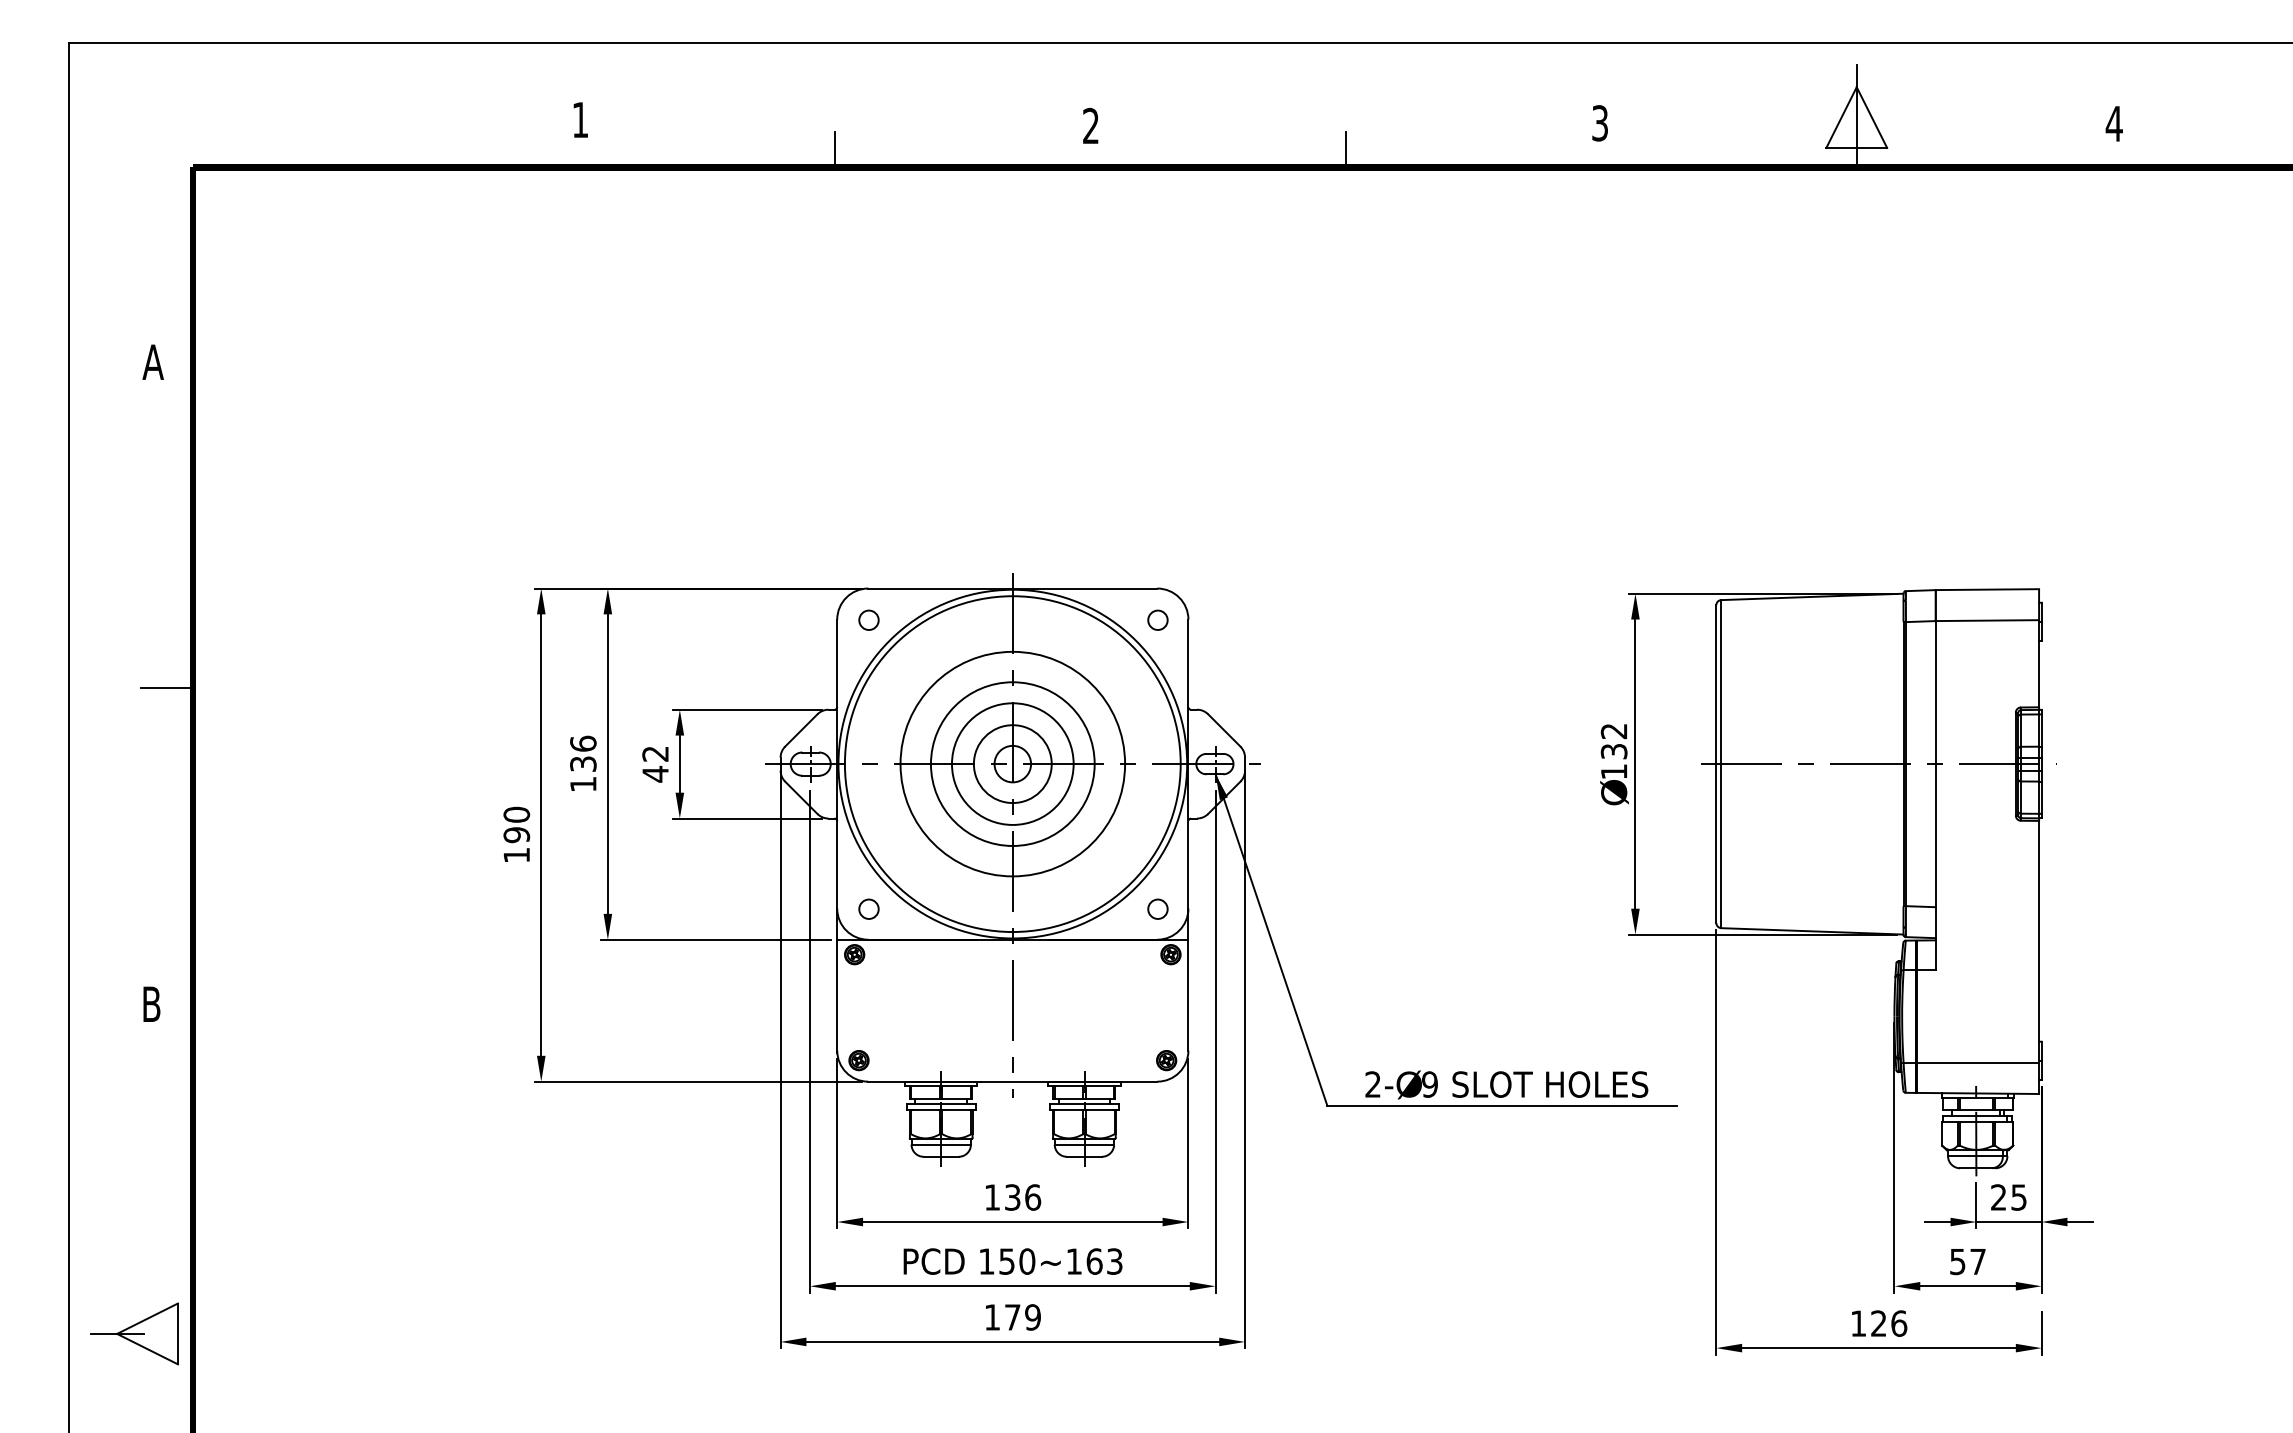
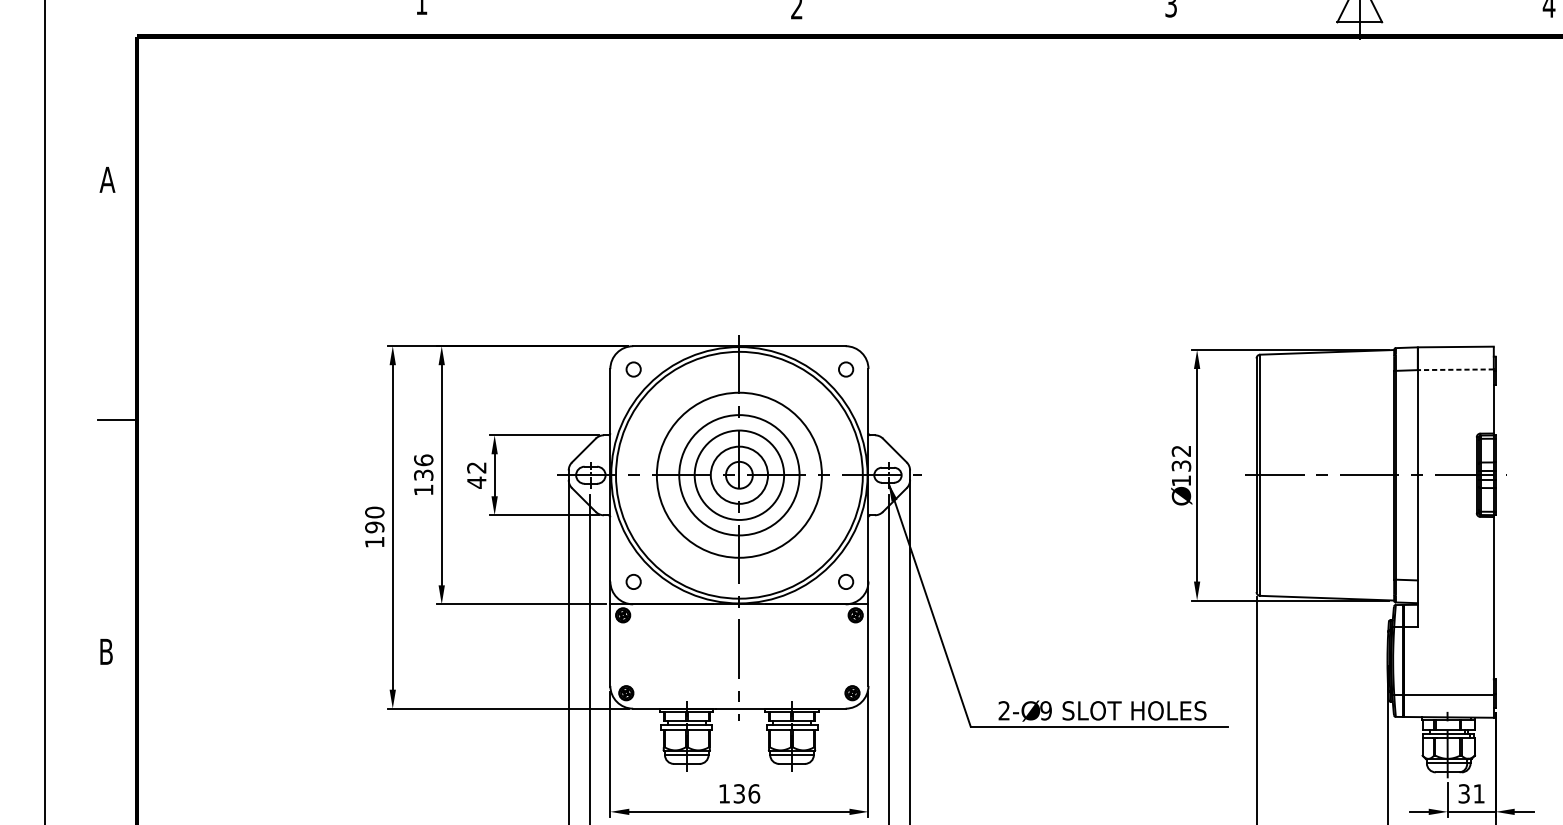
line: (835, 149) -> (609, 23), removed
line: (1346, 149) -> (984, 23), removed
line: (1987, 620) -> (1455, 369), solid -> dashed
text: (2008, 1197) -> (1471, 793), 25 -> 31

